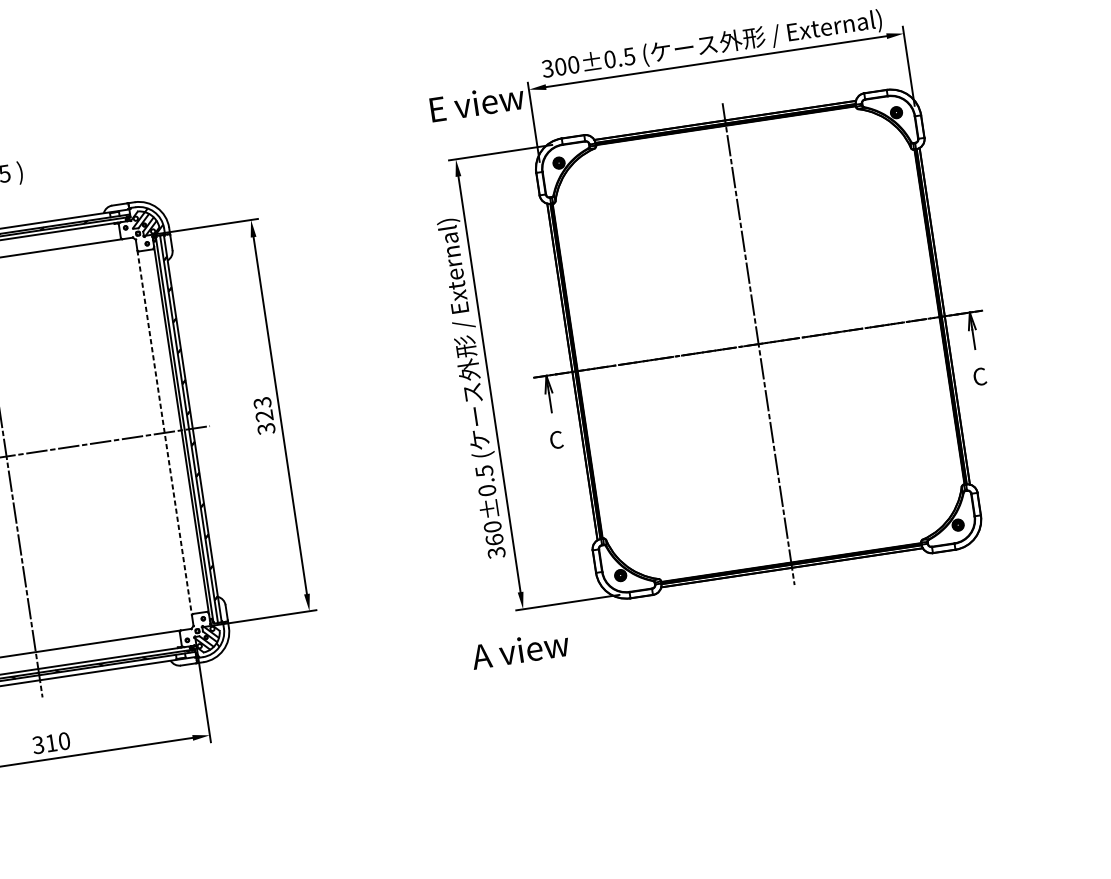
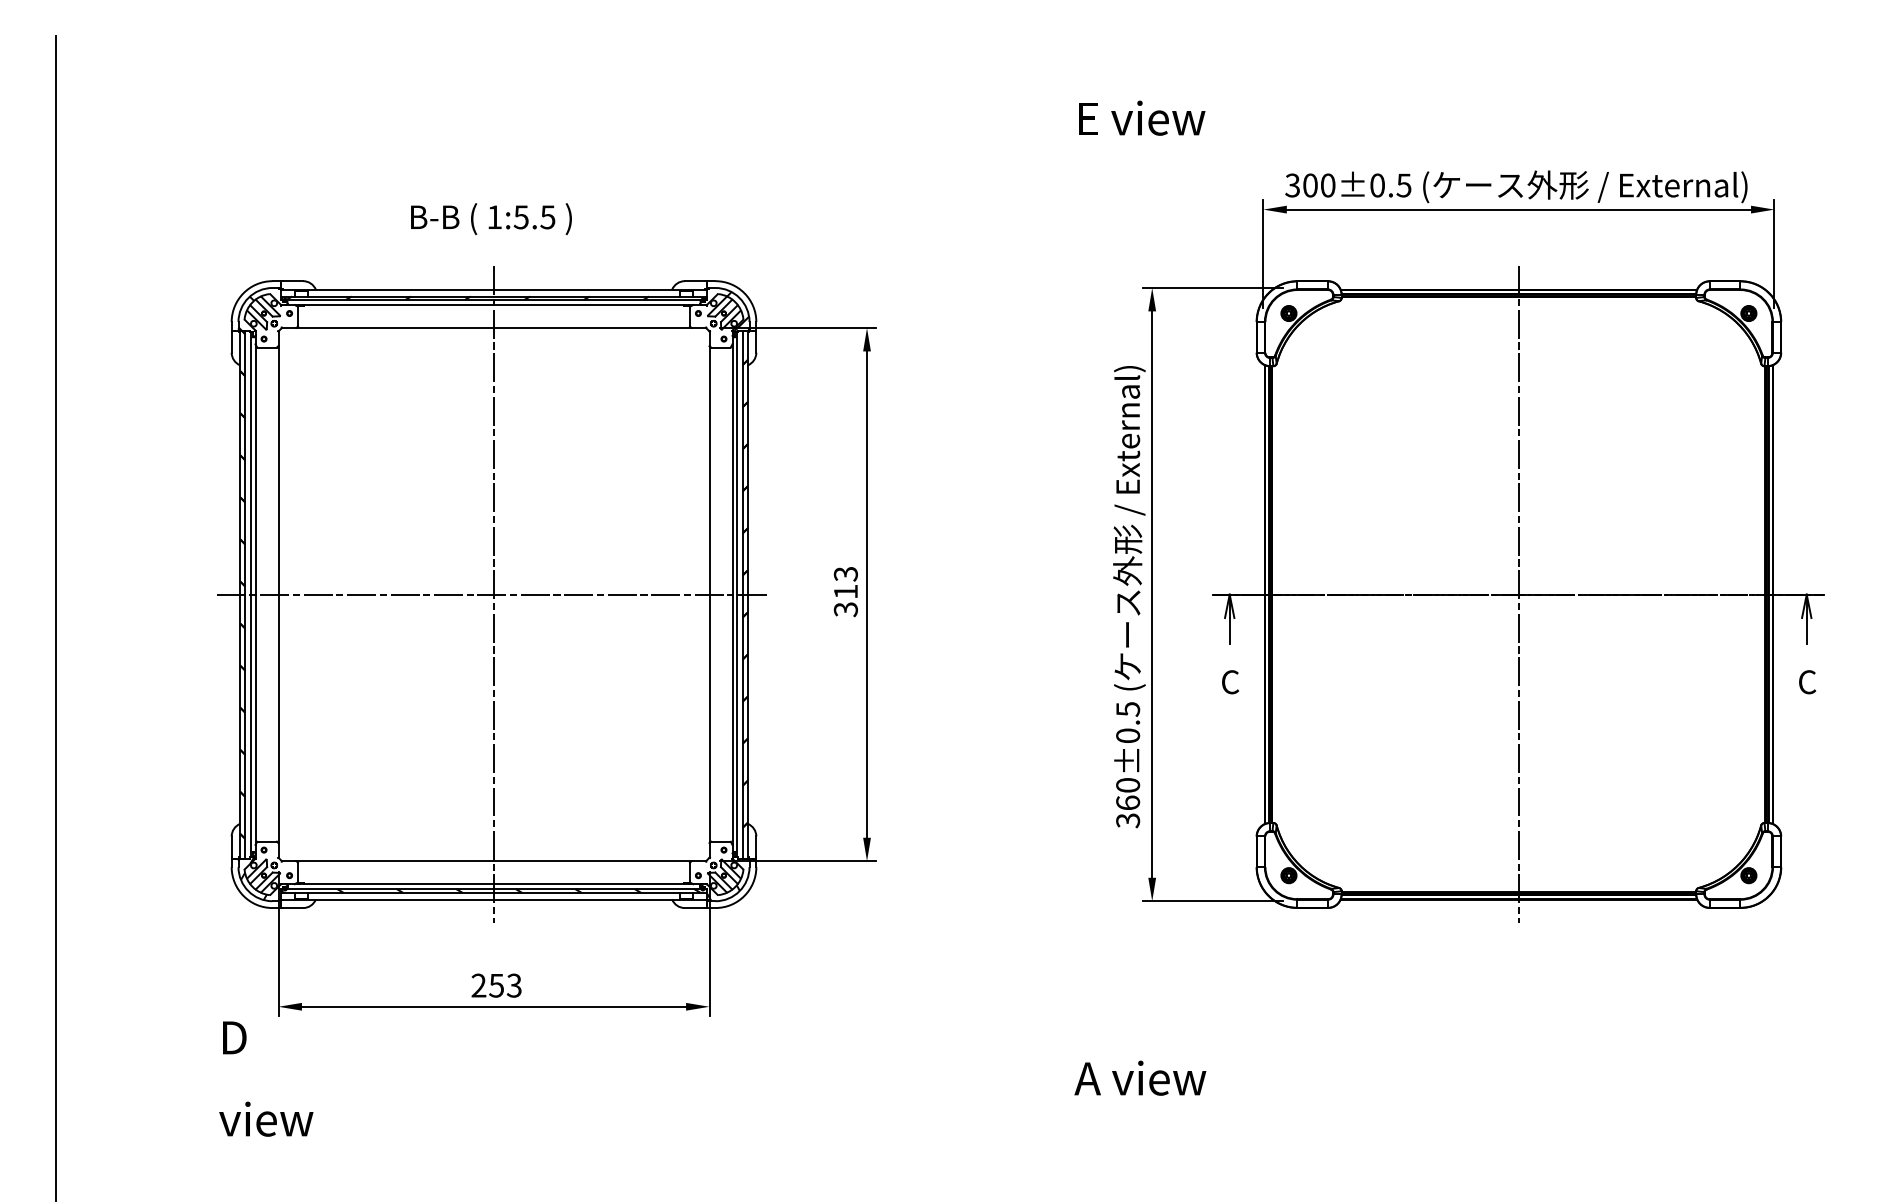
text: (477, 102) -> (1142, 117), moved
text: (264, 415) -> (845, 591), 323 -> 313
line: (164, 432) -> (709, 594), dashed -> solid
text: (520, 649) -> (1140, 1077), moved
text: (51, 743) -> (496, 985), 310 -> 253

